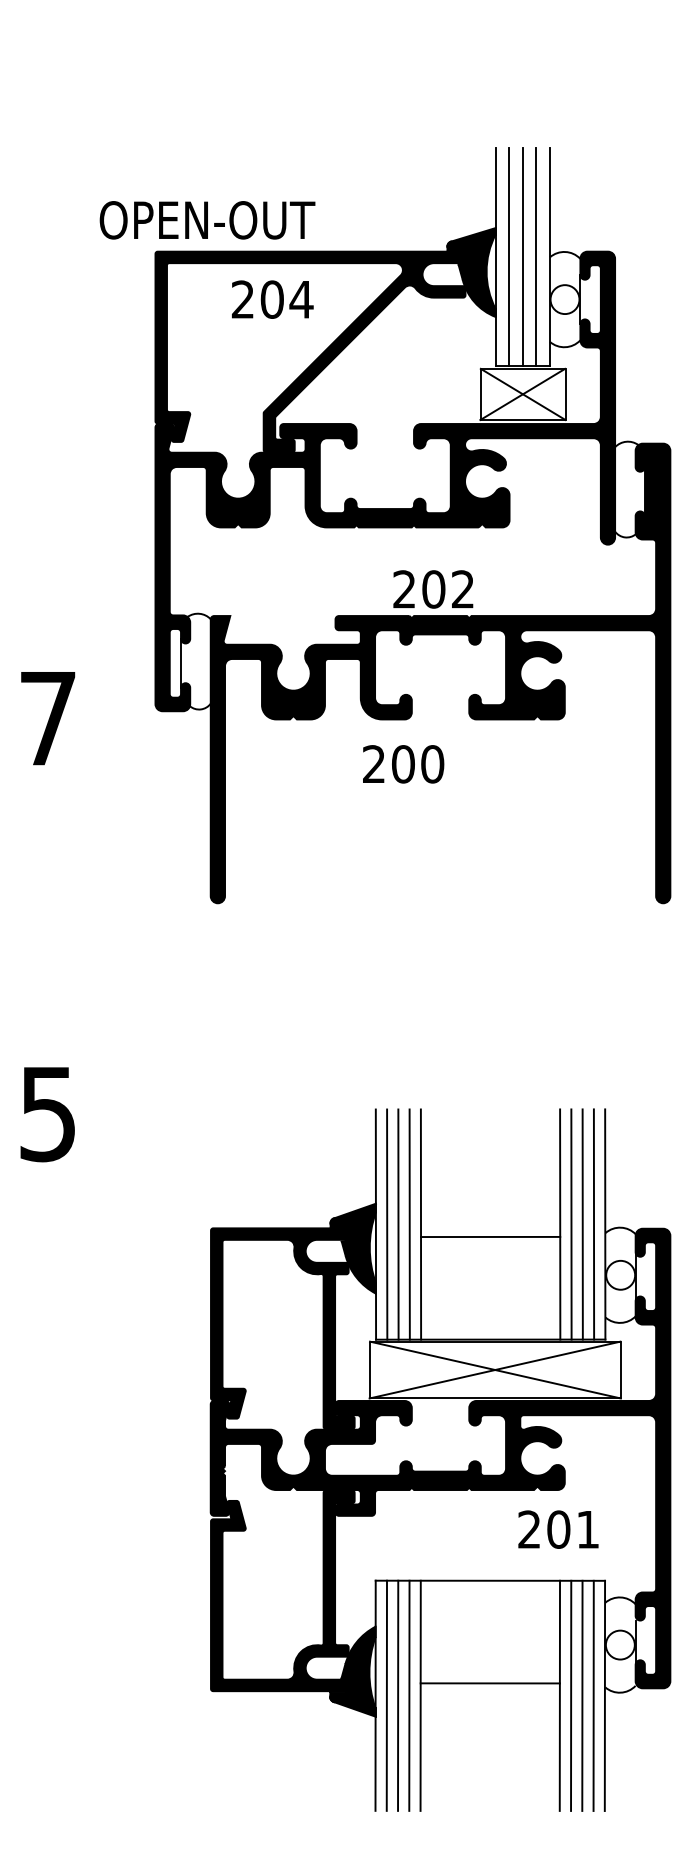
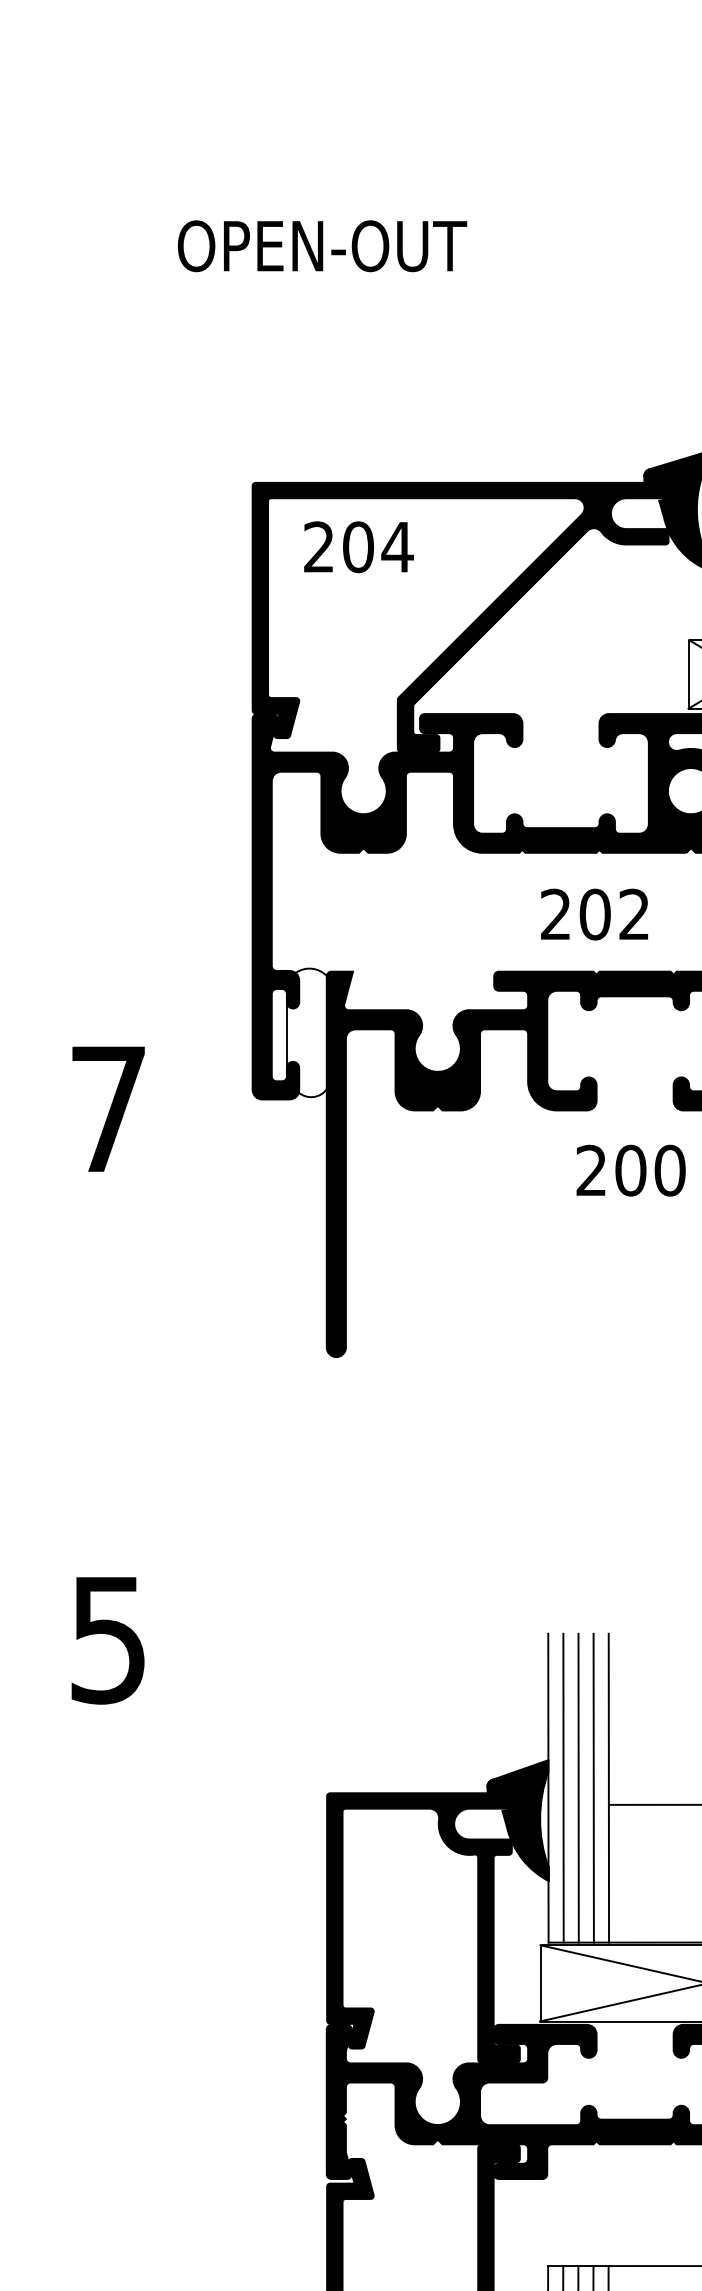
text: (207, 220) -> (322, 246), moved
text: (272, 299) -> (358, 547), moved
text: (433, 589) -> (594, 914), moved
text: (403, 764) -> (631, 1170), moved

